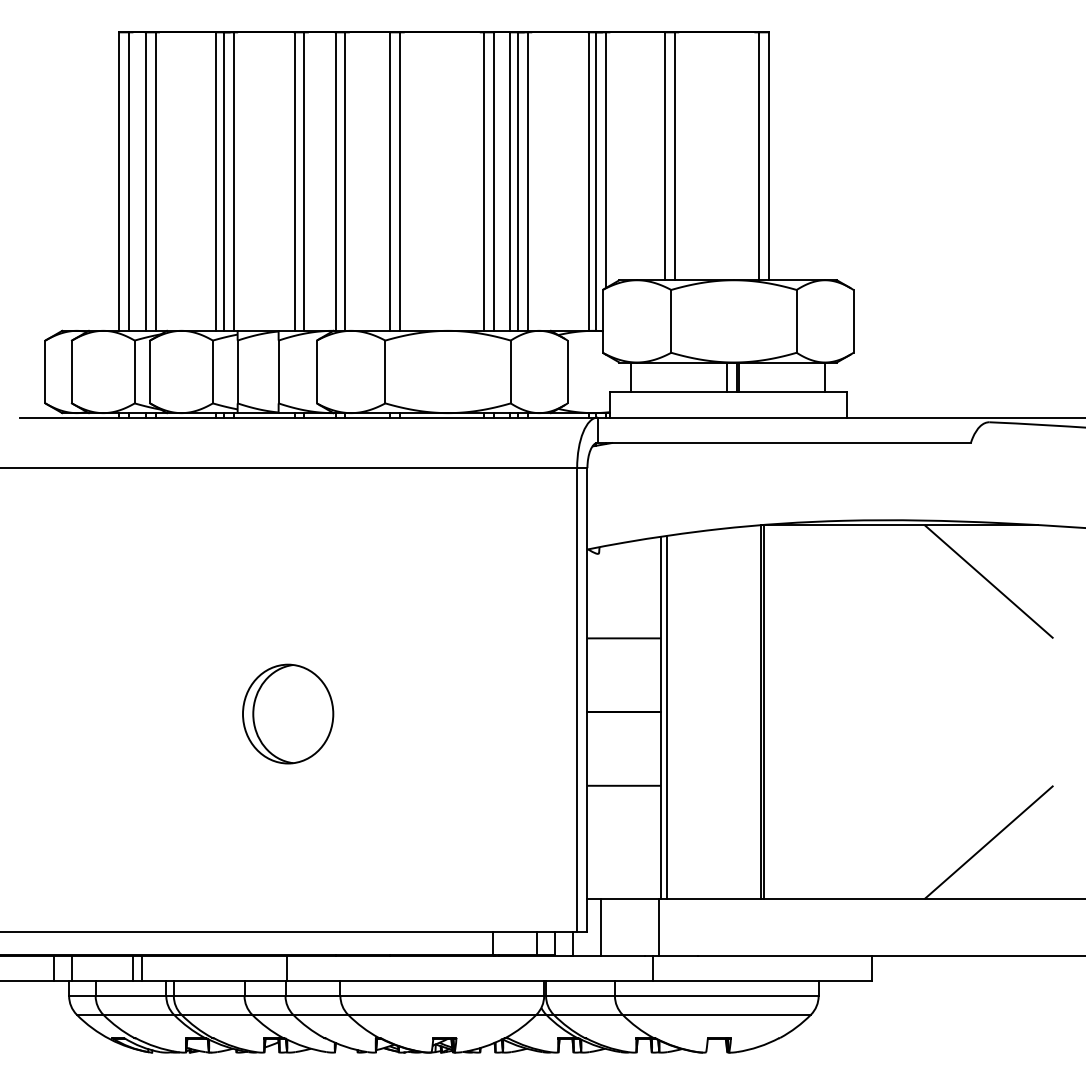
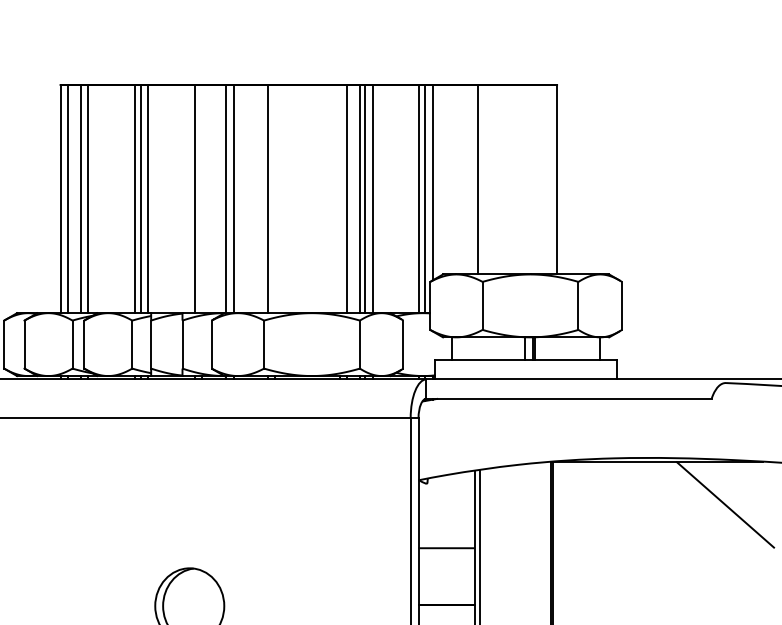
line: (674, 156) -> (485, 179), removed
line: (758, 156) -> (549, 179), removed
line: (304, 181) -> (202, 198), removed
line: (400, 181) -> (275, 198), removed
line: (484, 181) -> (339, 198), removed

